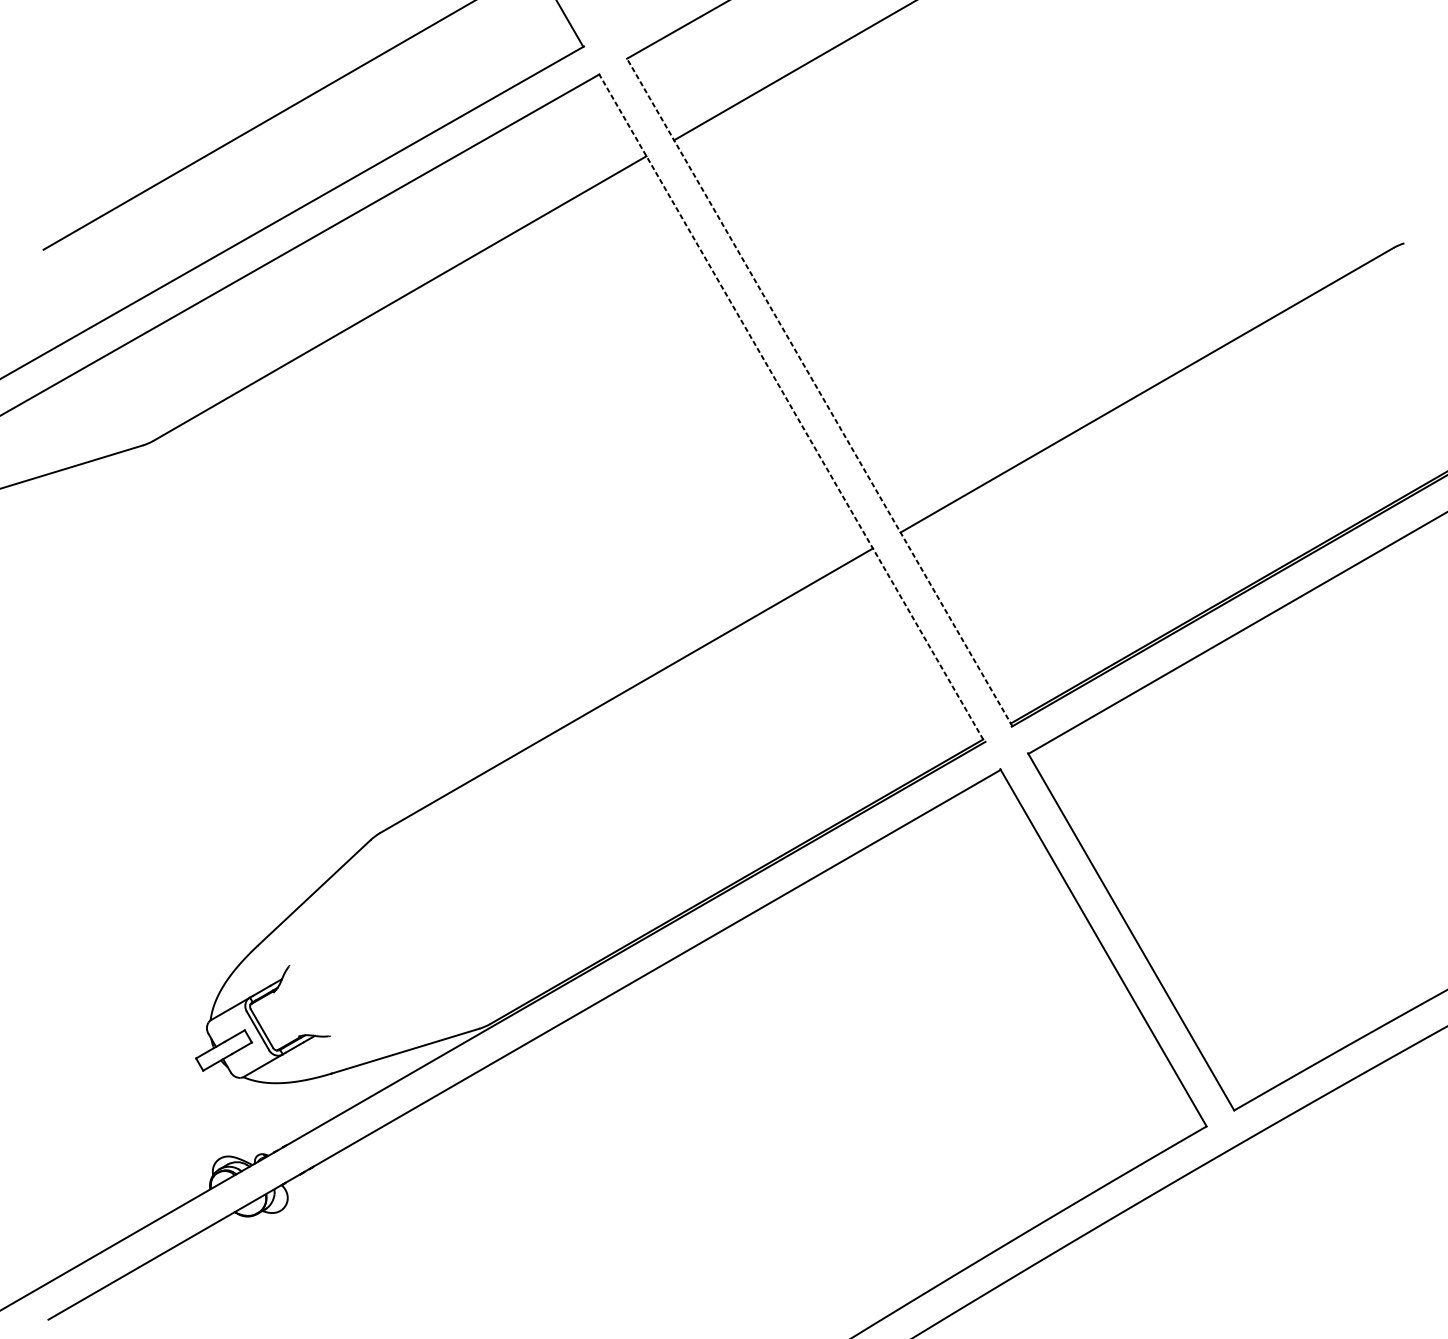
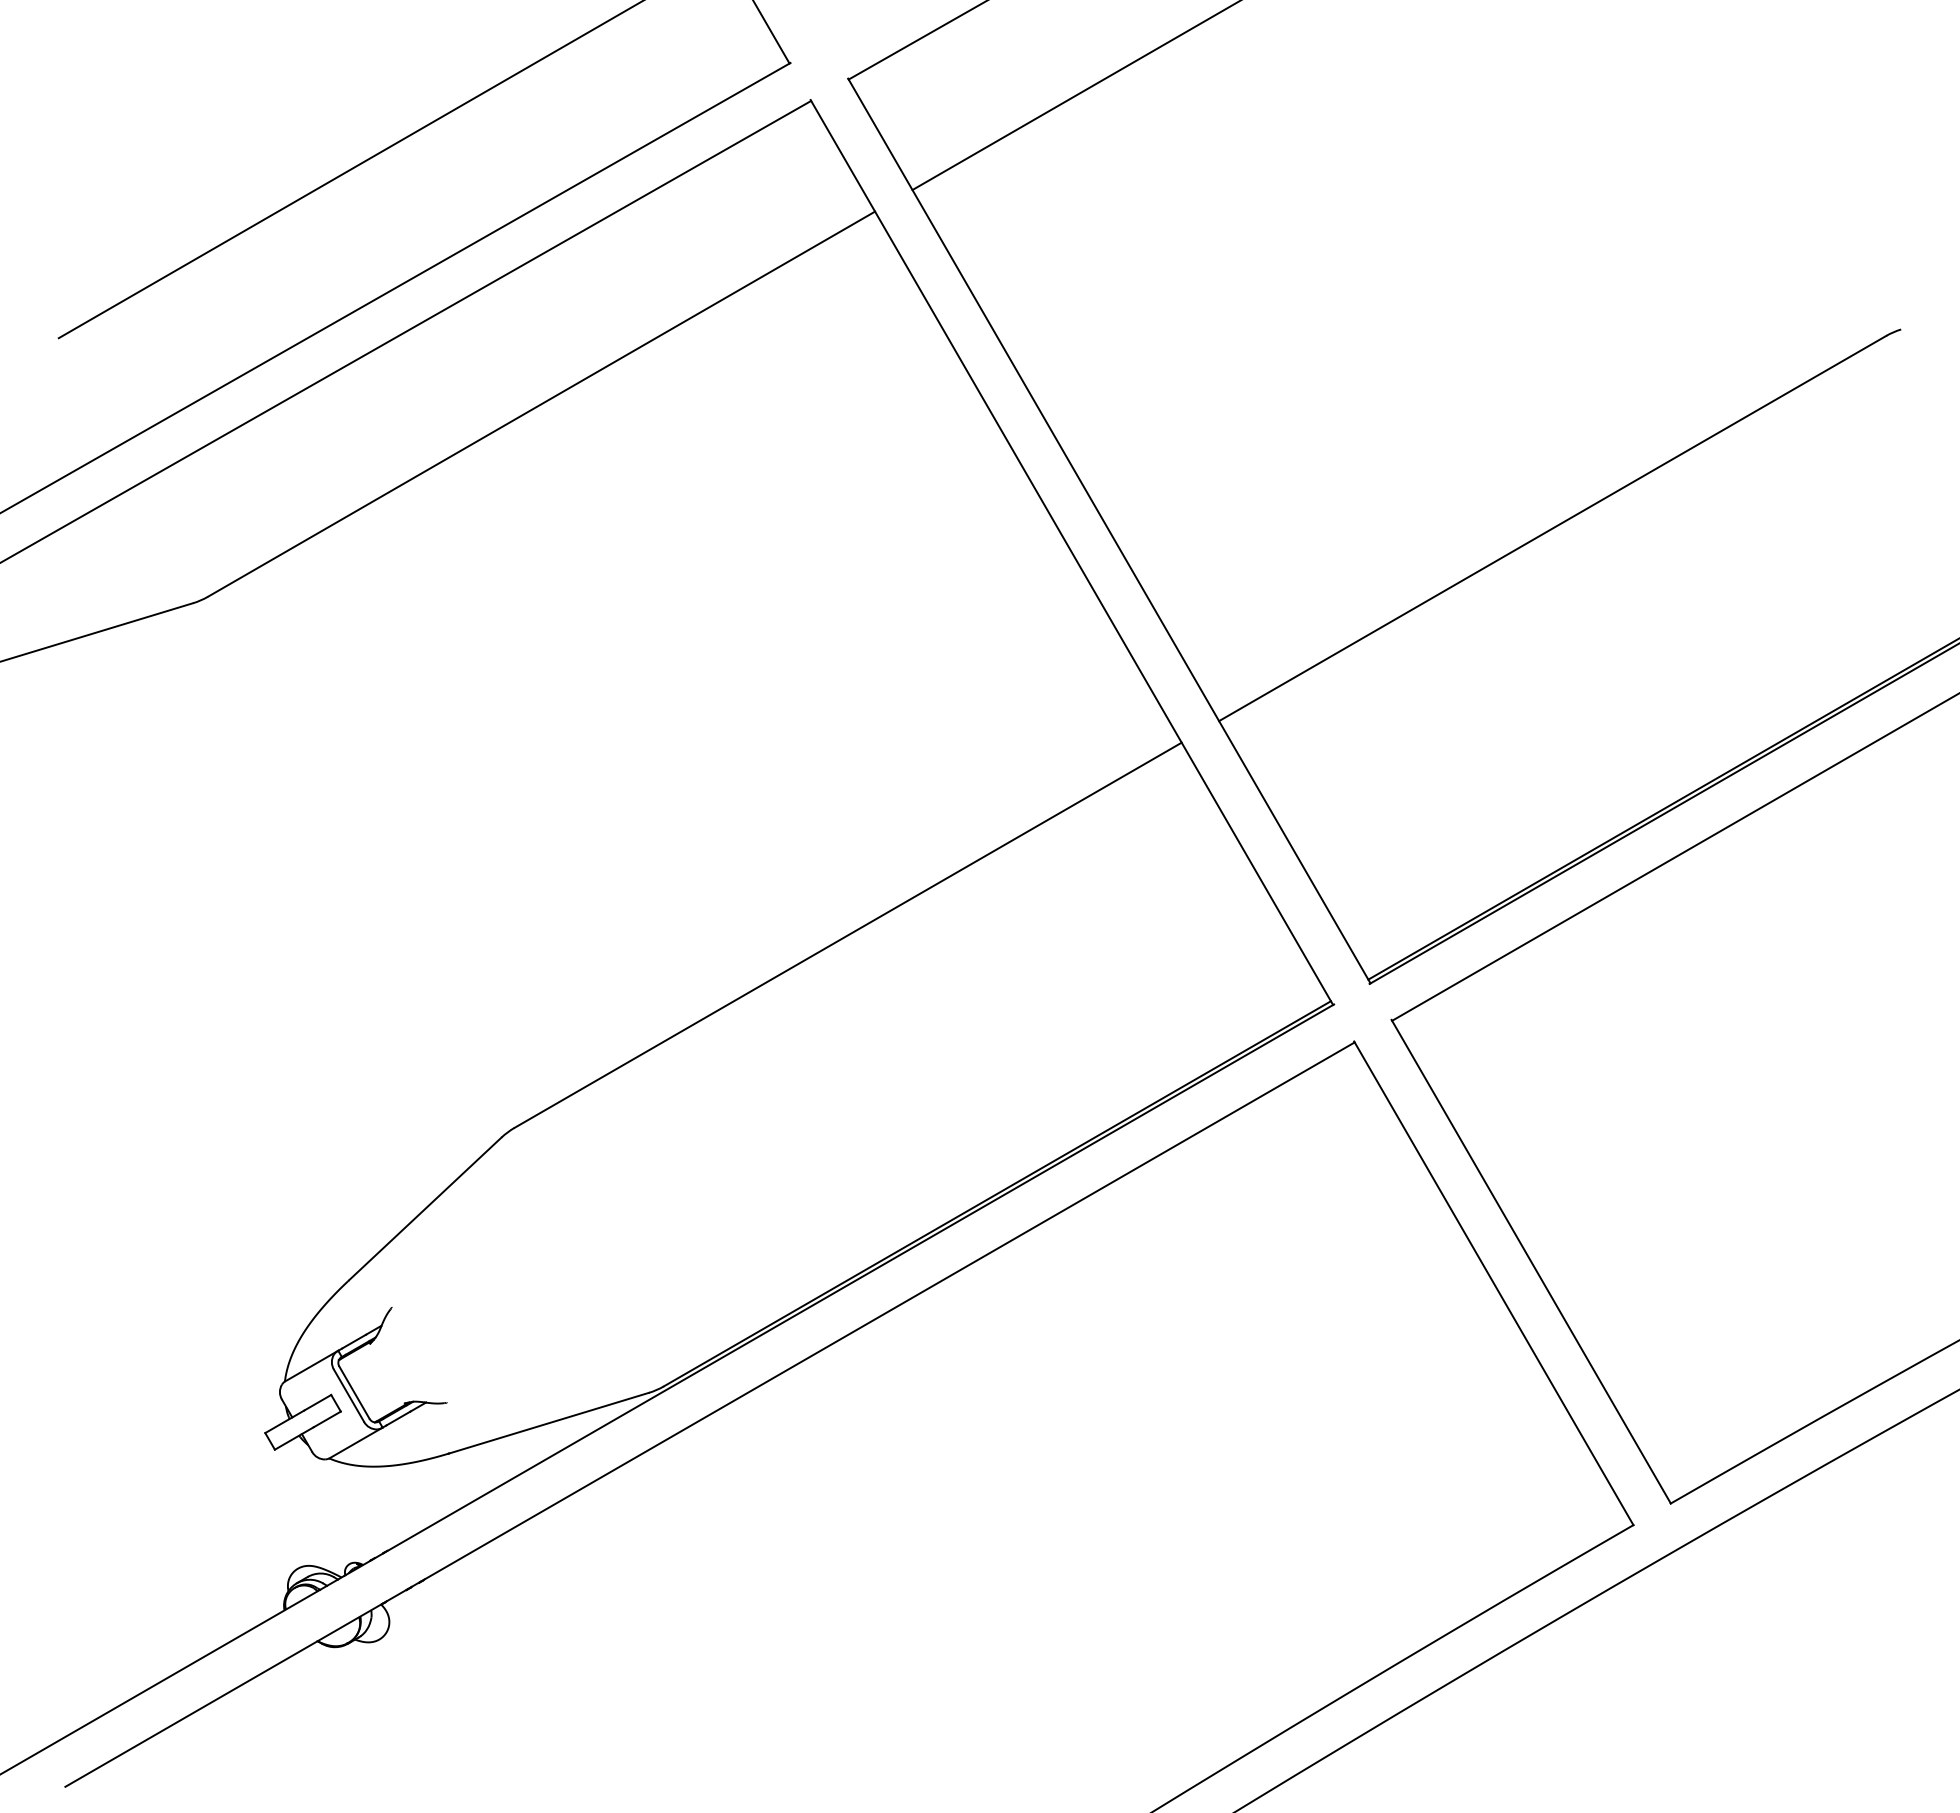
line: (819, 391) -> (1109, 530), dashed -> solid
line: (792, 408) -> (1072, 552), dashed -> solid

